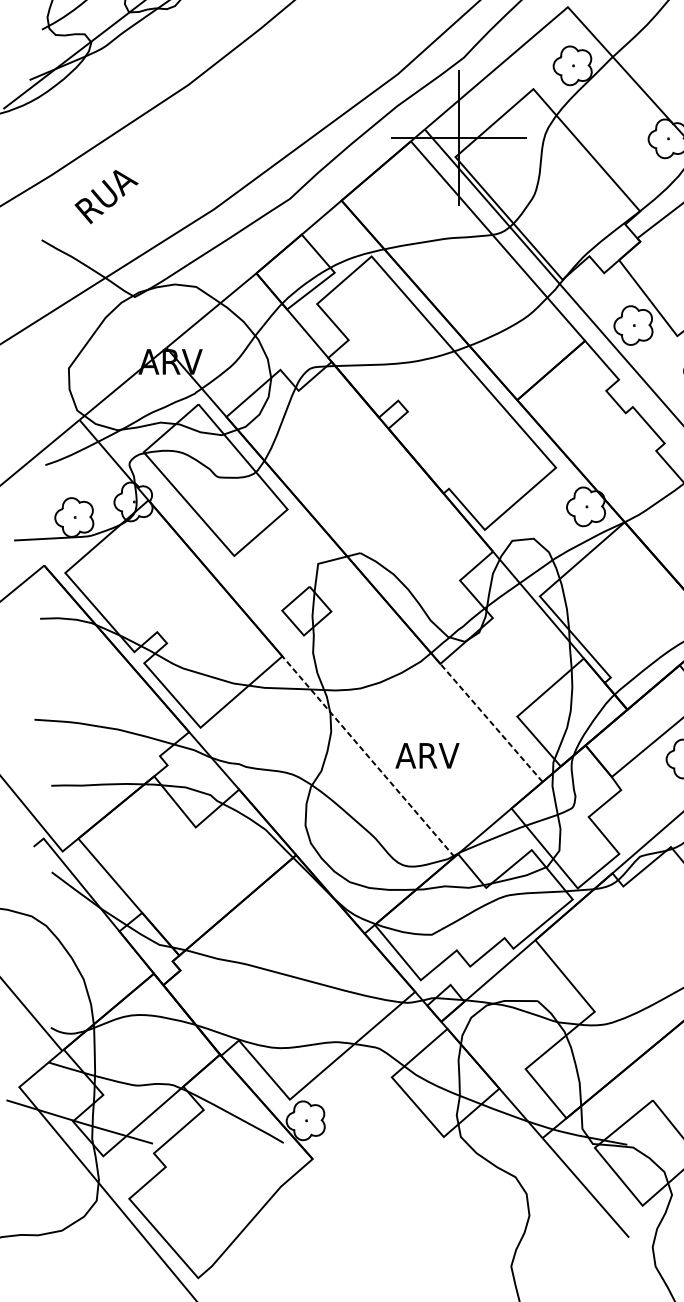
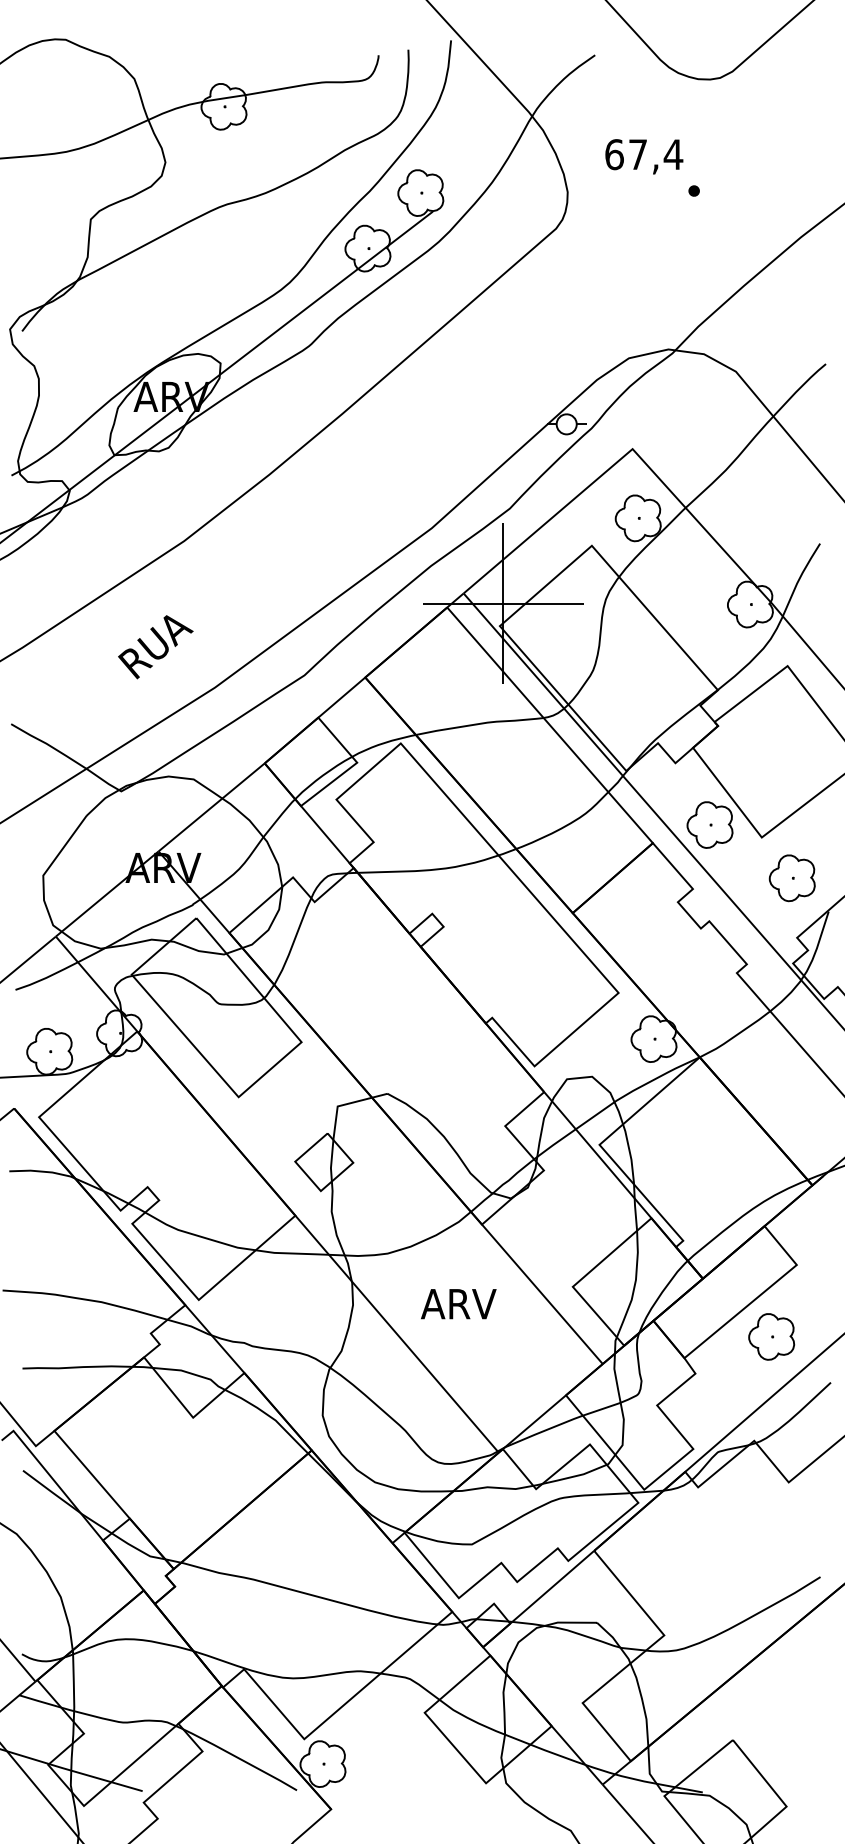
text: (106, 197) -> (155, 647), moved
line: (491, 722) -> (542, 1293), dashed -> solid
line: (367, 756) -> (396, 1333), dashed -> solid
text: (427, 756) -> (458, 1304), moved

